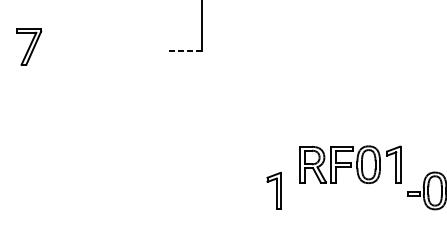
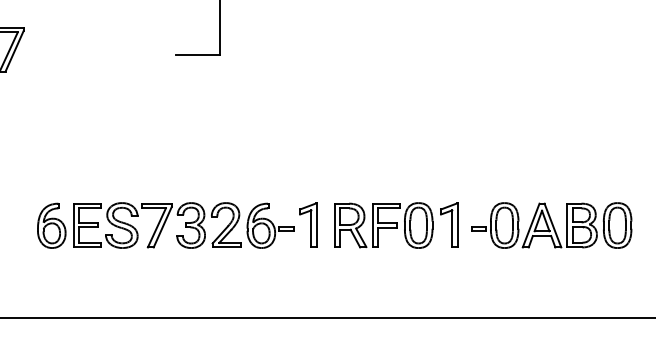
line: (184, 50) -> (198, 54), dashed -> solid
part: (350, 164) -> (396, 225), moved
part: (157, 190) -> (165, 225), added

